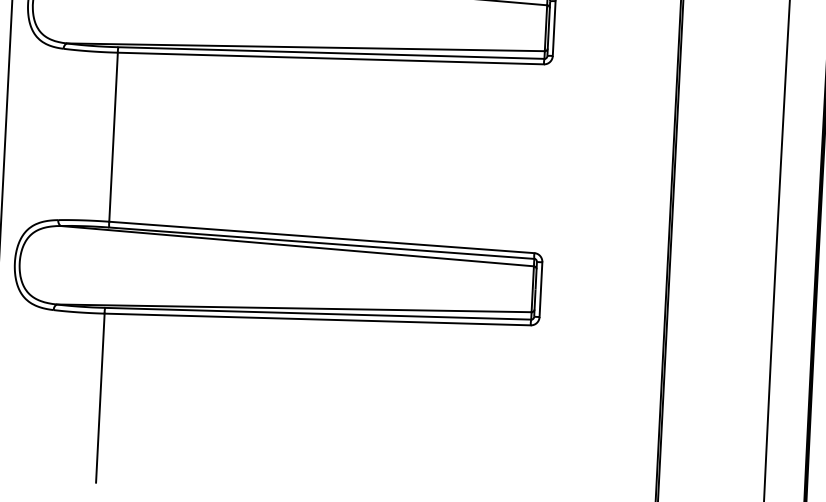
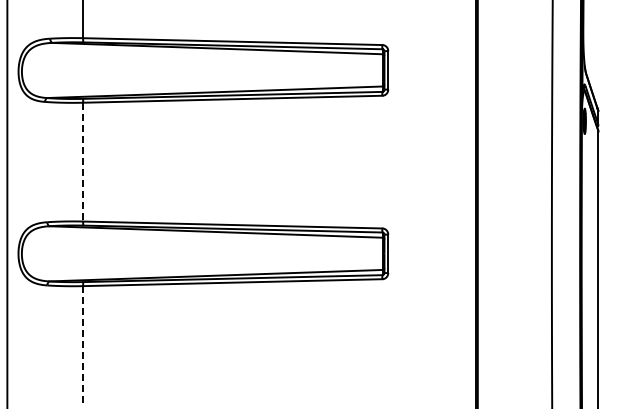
line: (113, 137) -> (83, 162), solid -> dashed
line: (100, 399) -> (83, 346), solid -> dashed

